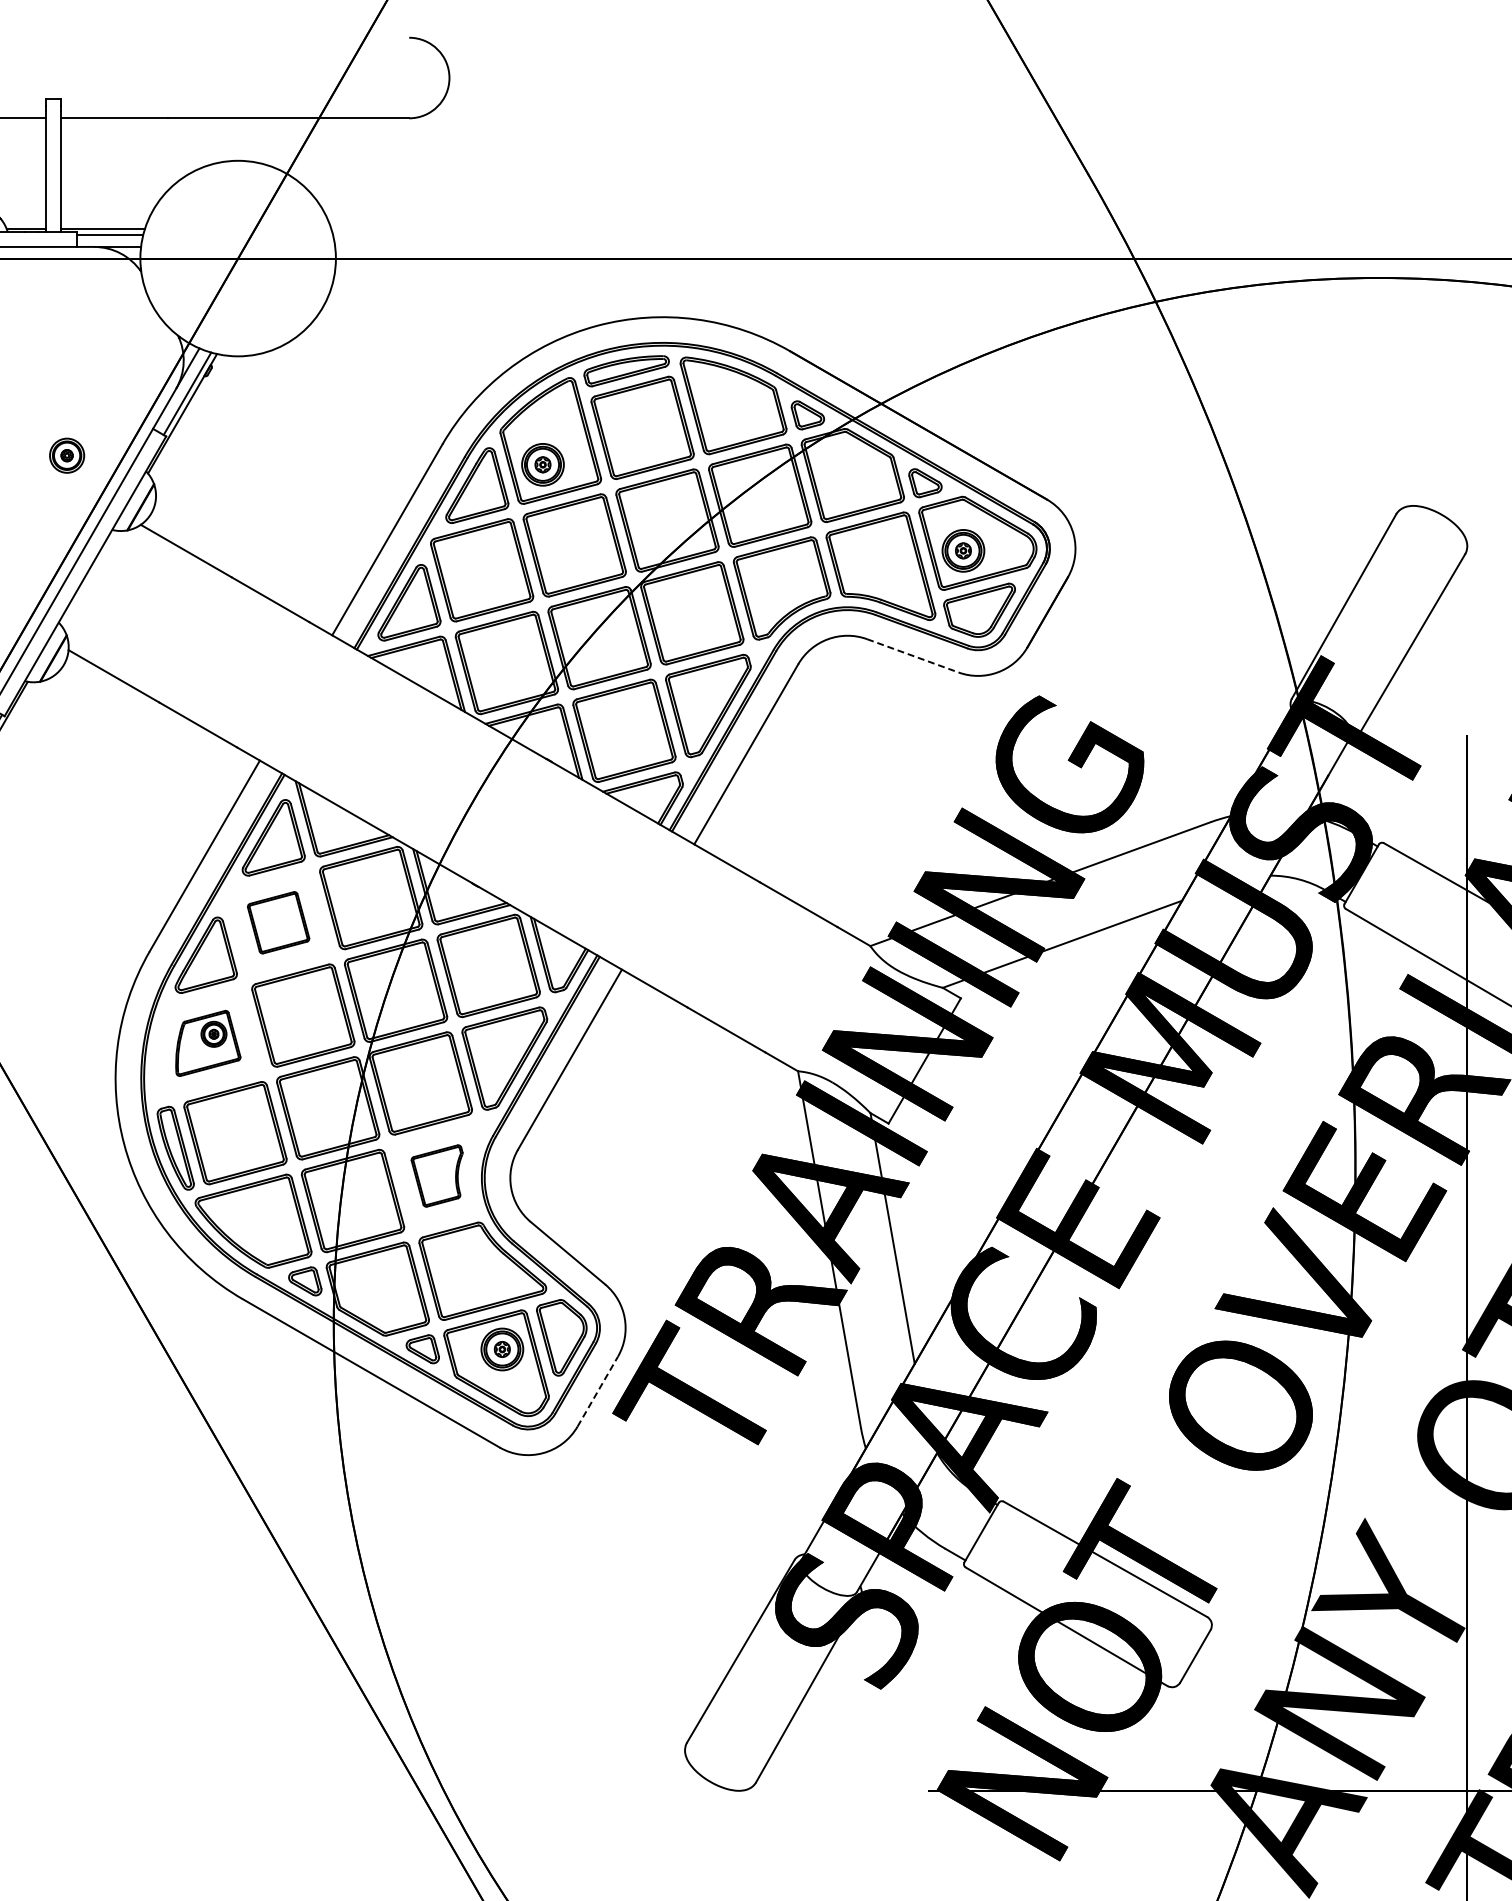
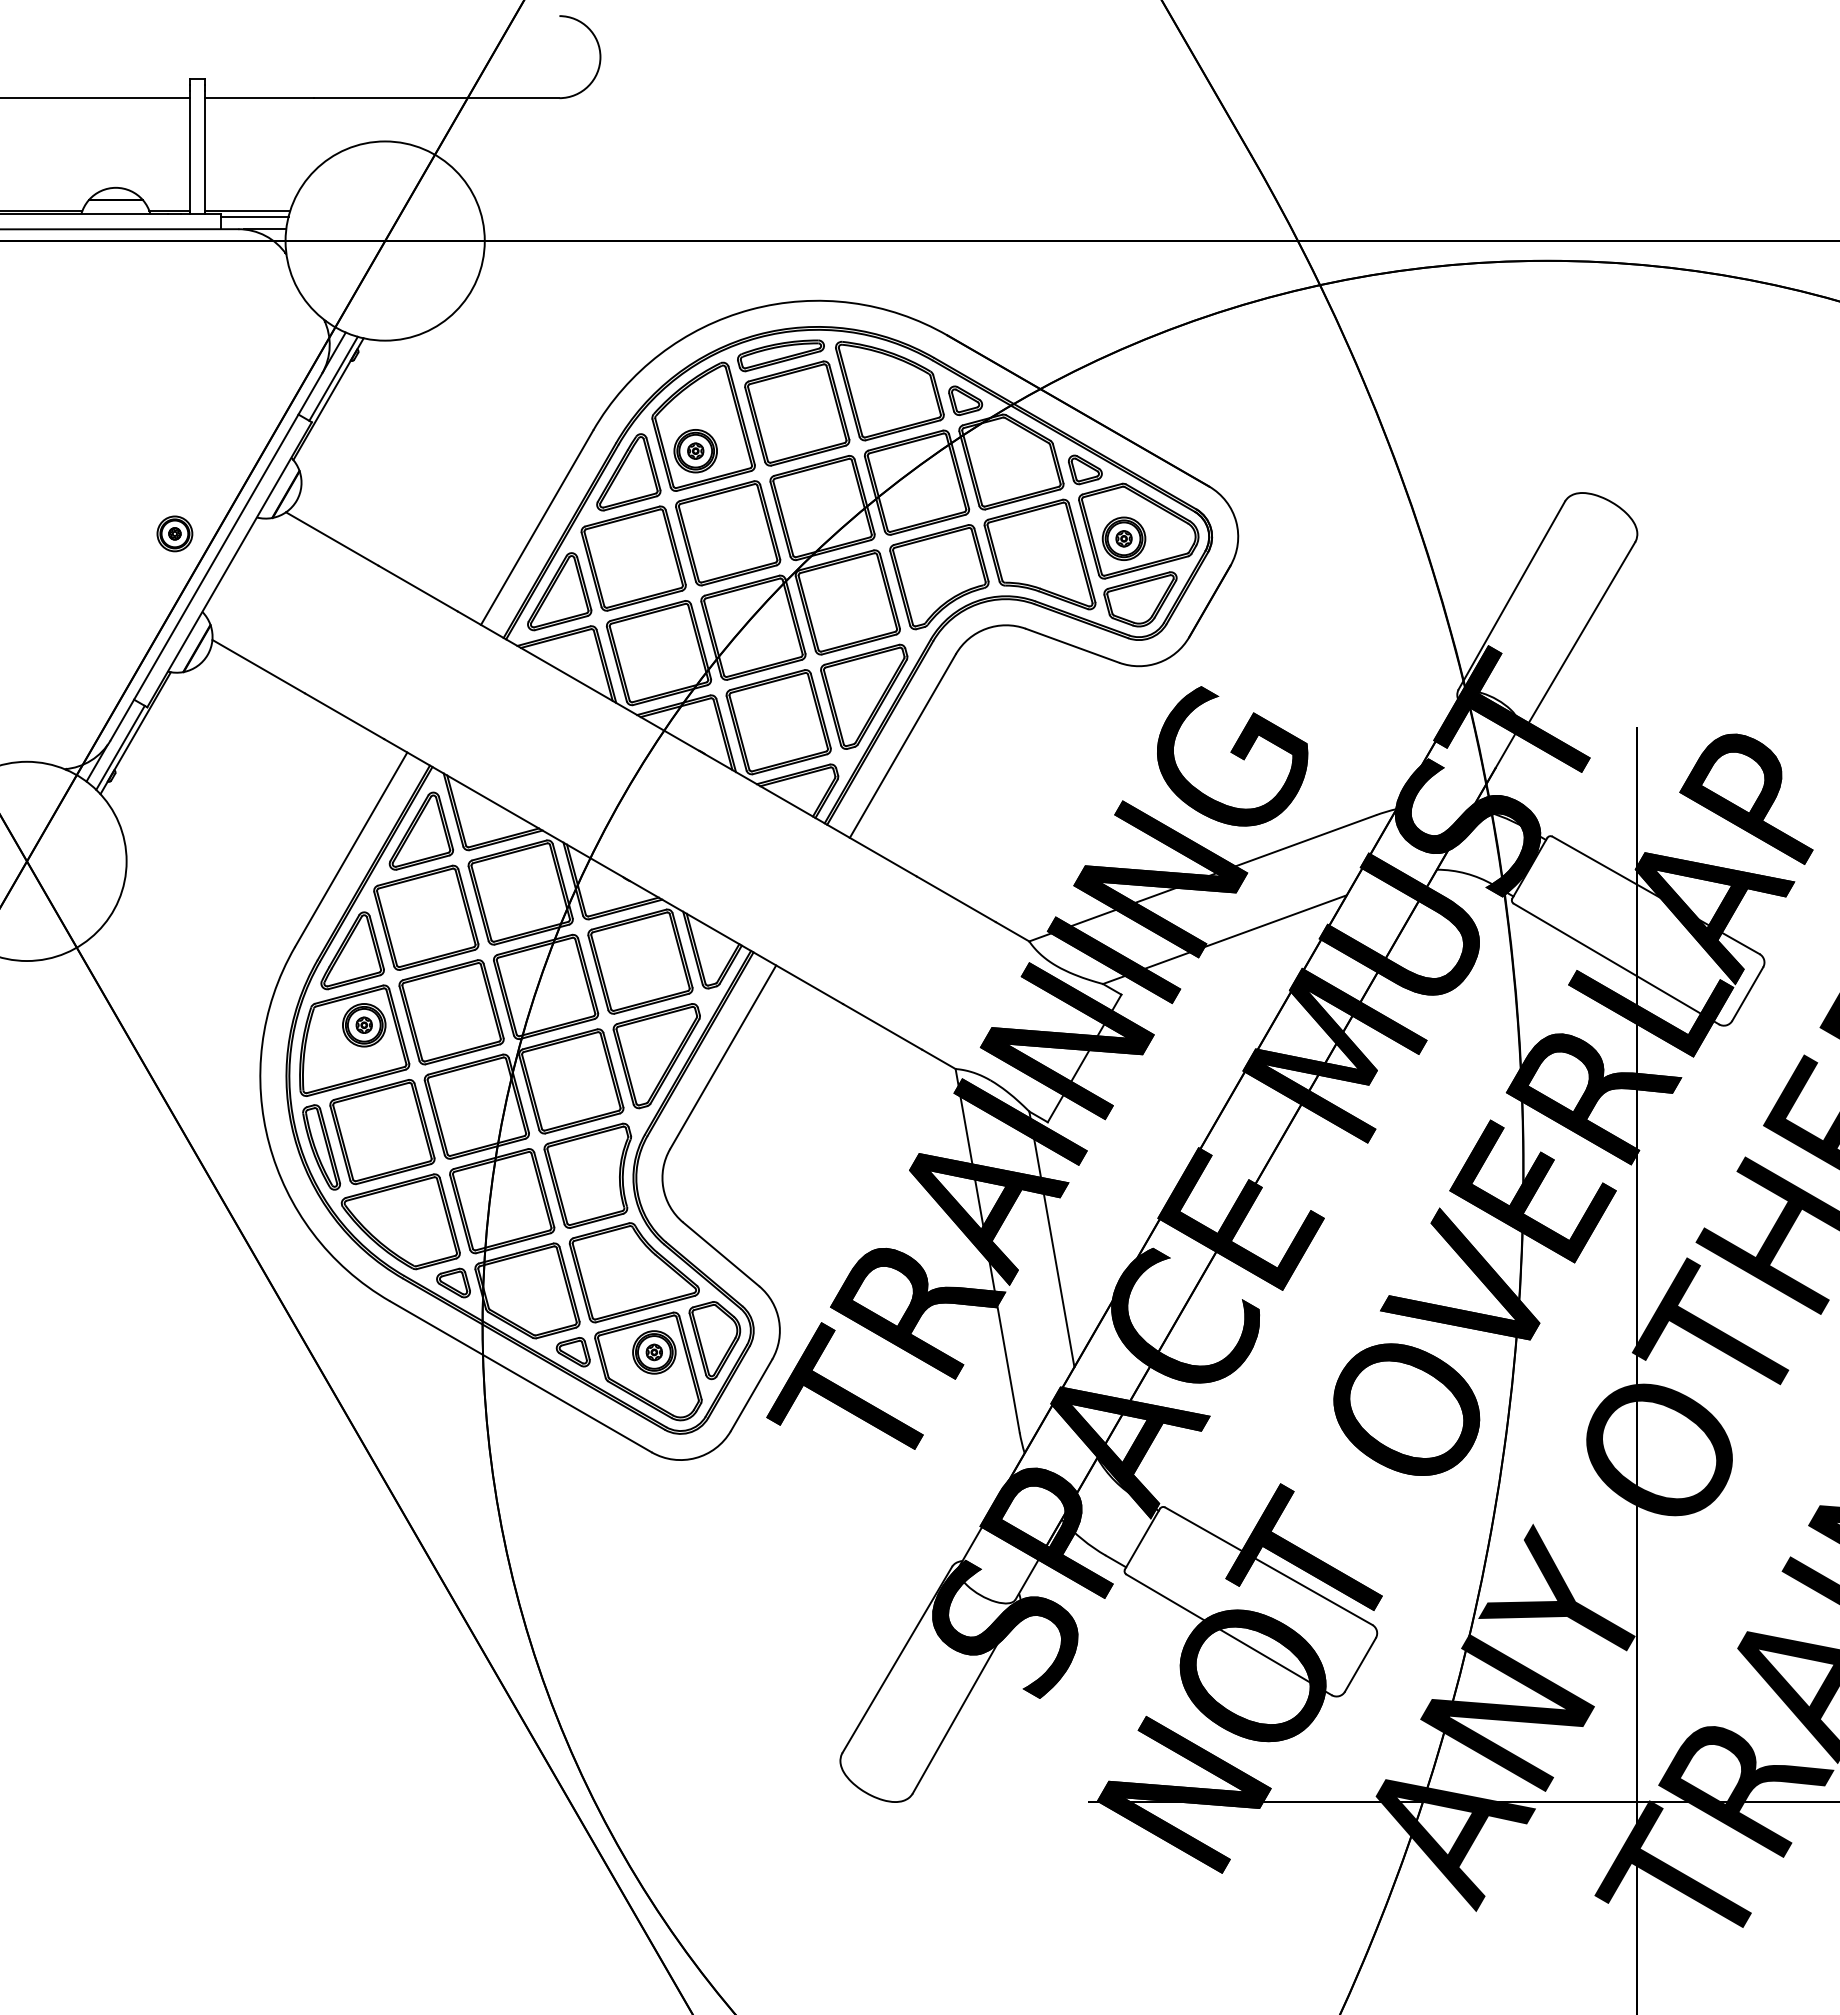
part: (66, 455) -> (174, 533), moved
line: (912, 655) -> (1072, 645), dashed -> solid
part: (278, 922) -> (426, 917), size x1.67
part: (208, 1043) -> (354, 1040), size x1.67
part: (436, 1175) -> (587, 1175), size x1.67
line: (597, 1390) -> (751, 1394), dashed -> solid

